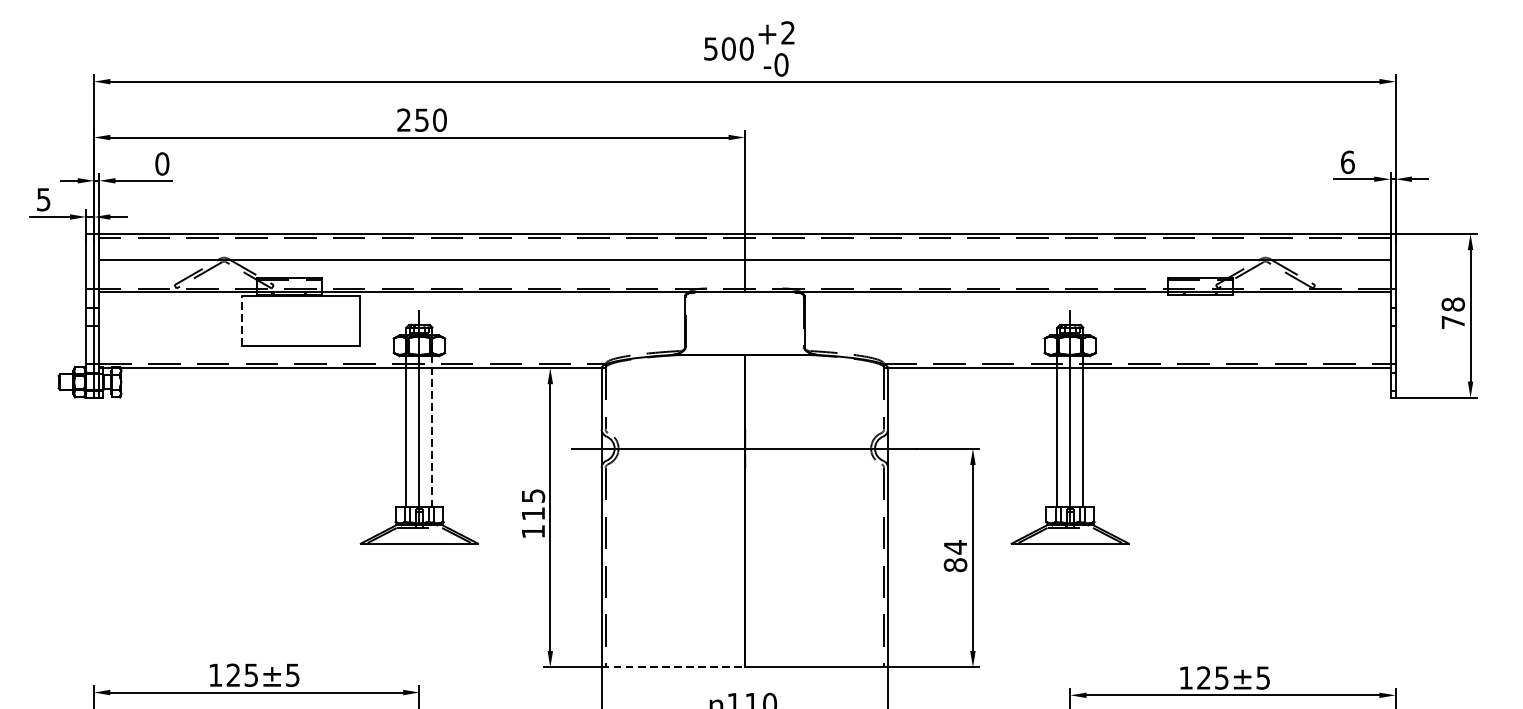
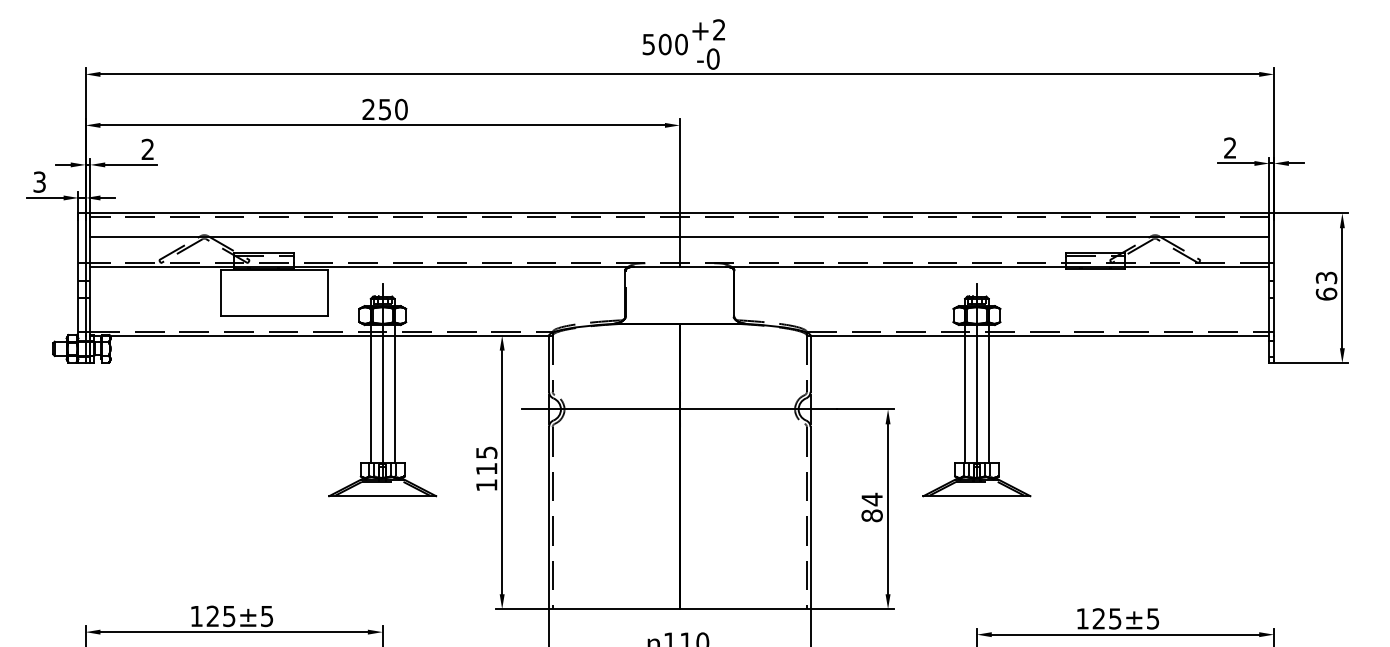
text: (1348, 161) -> (1230, 147), 6 -> 2
text: (161, 163) -> (147, 149), 0 -> 2
text: (43, 198) -> (39, 181), 5 -> 3
text: (1453, 312) -> (1326, 285), 78 -> 63
line: (242, 320) -> (221, 292), dashed -> solid
line: (432, 431) -> (394, 393), dashed -> solid
line: (673, 667) -> (614, 609), dashed -> solid

